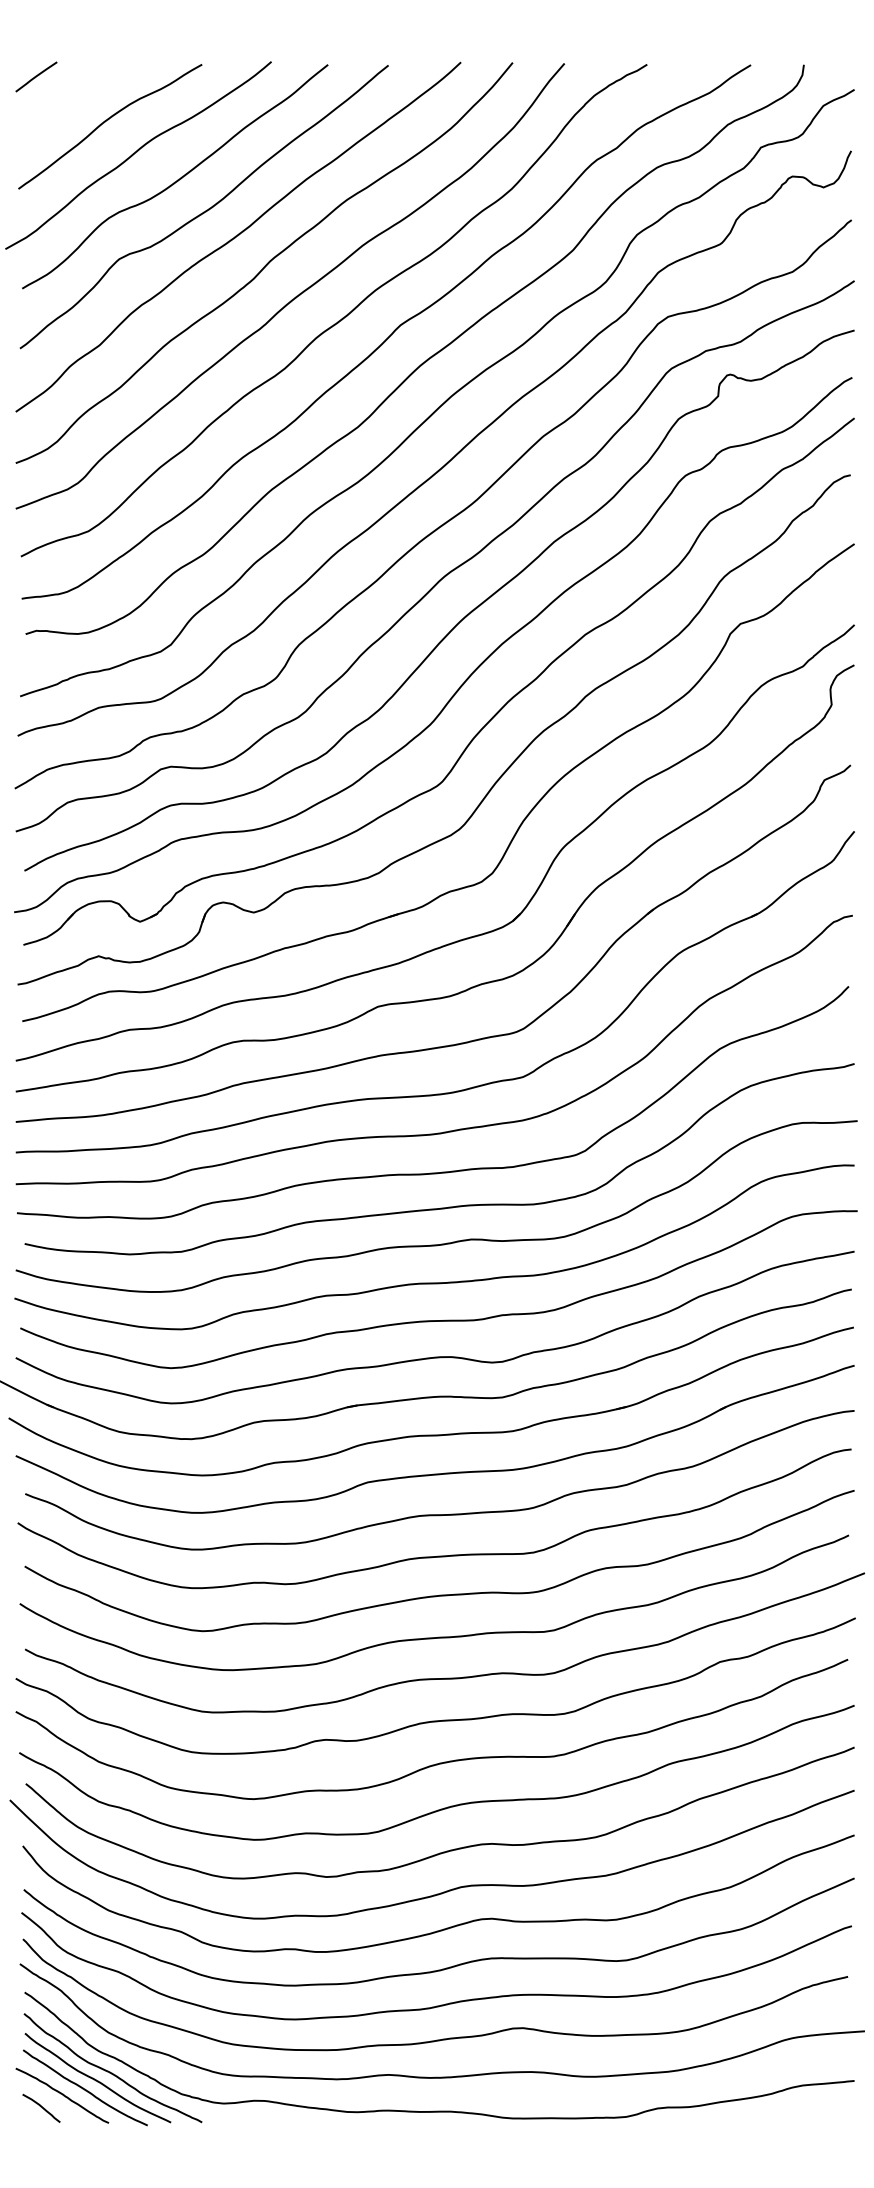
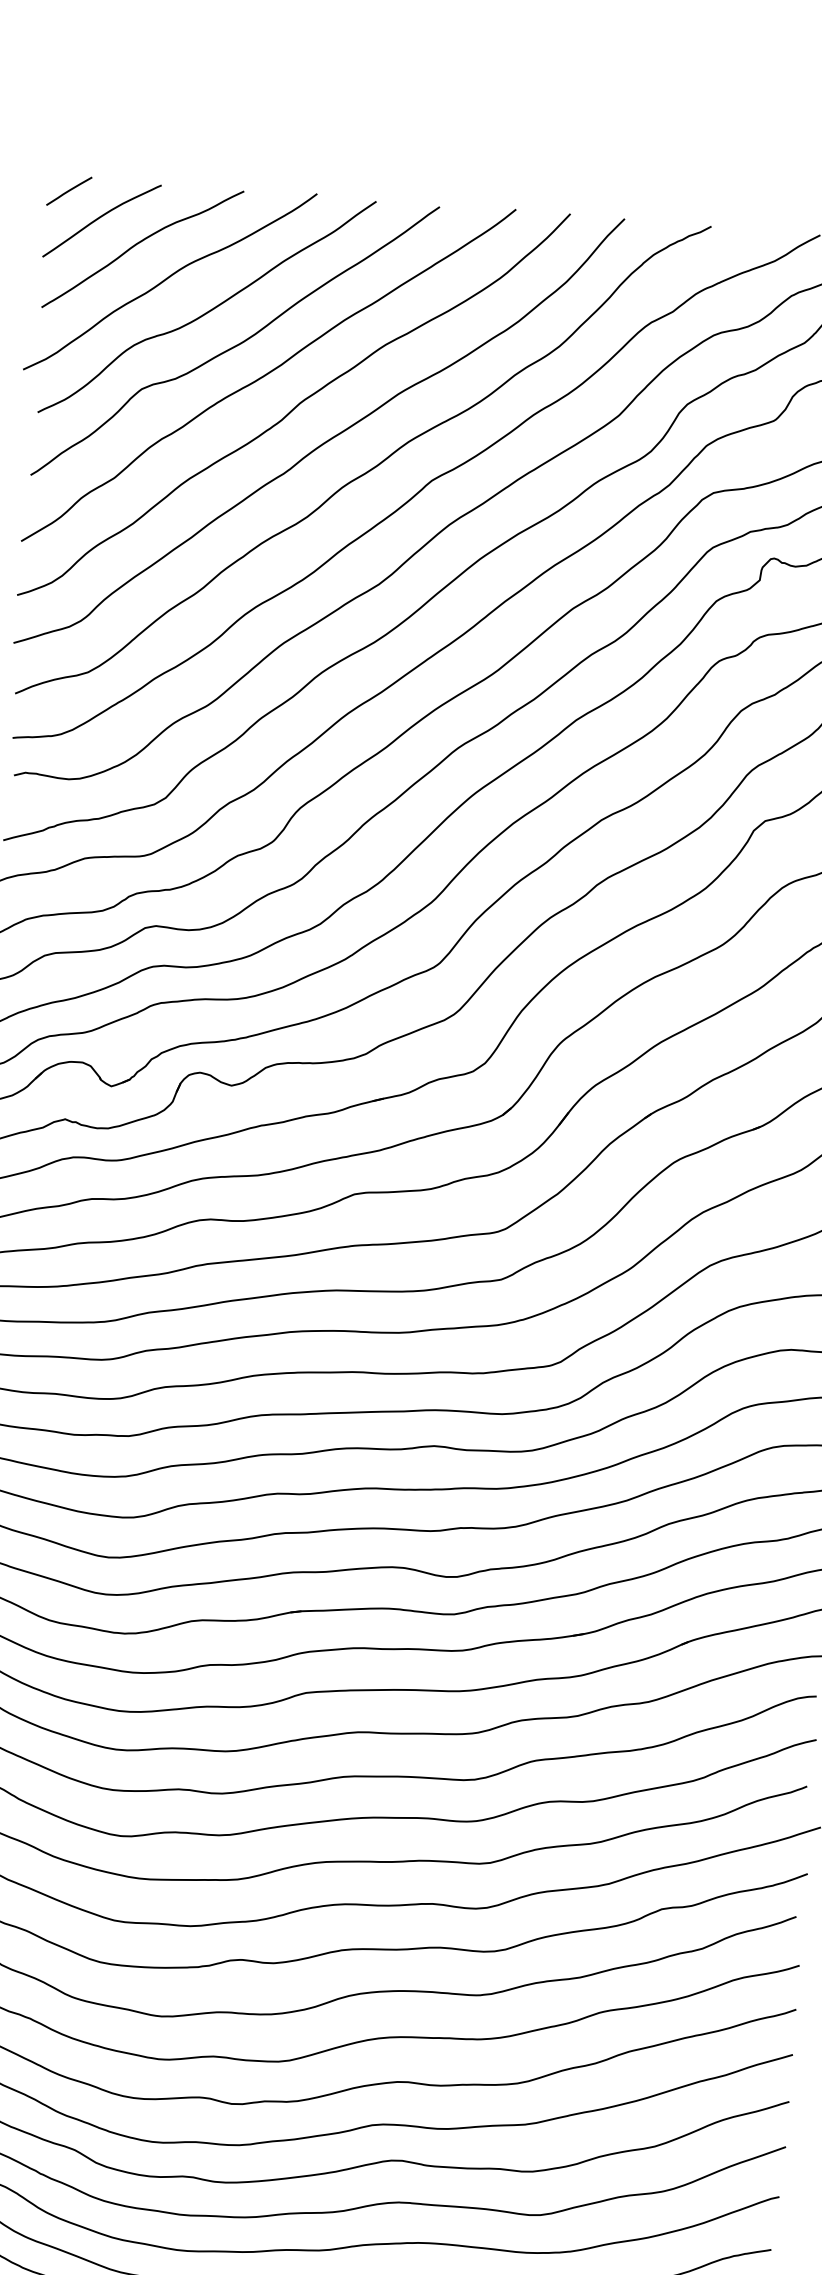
curve: (67, 100) -> (100, 218), added

